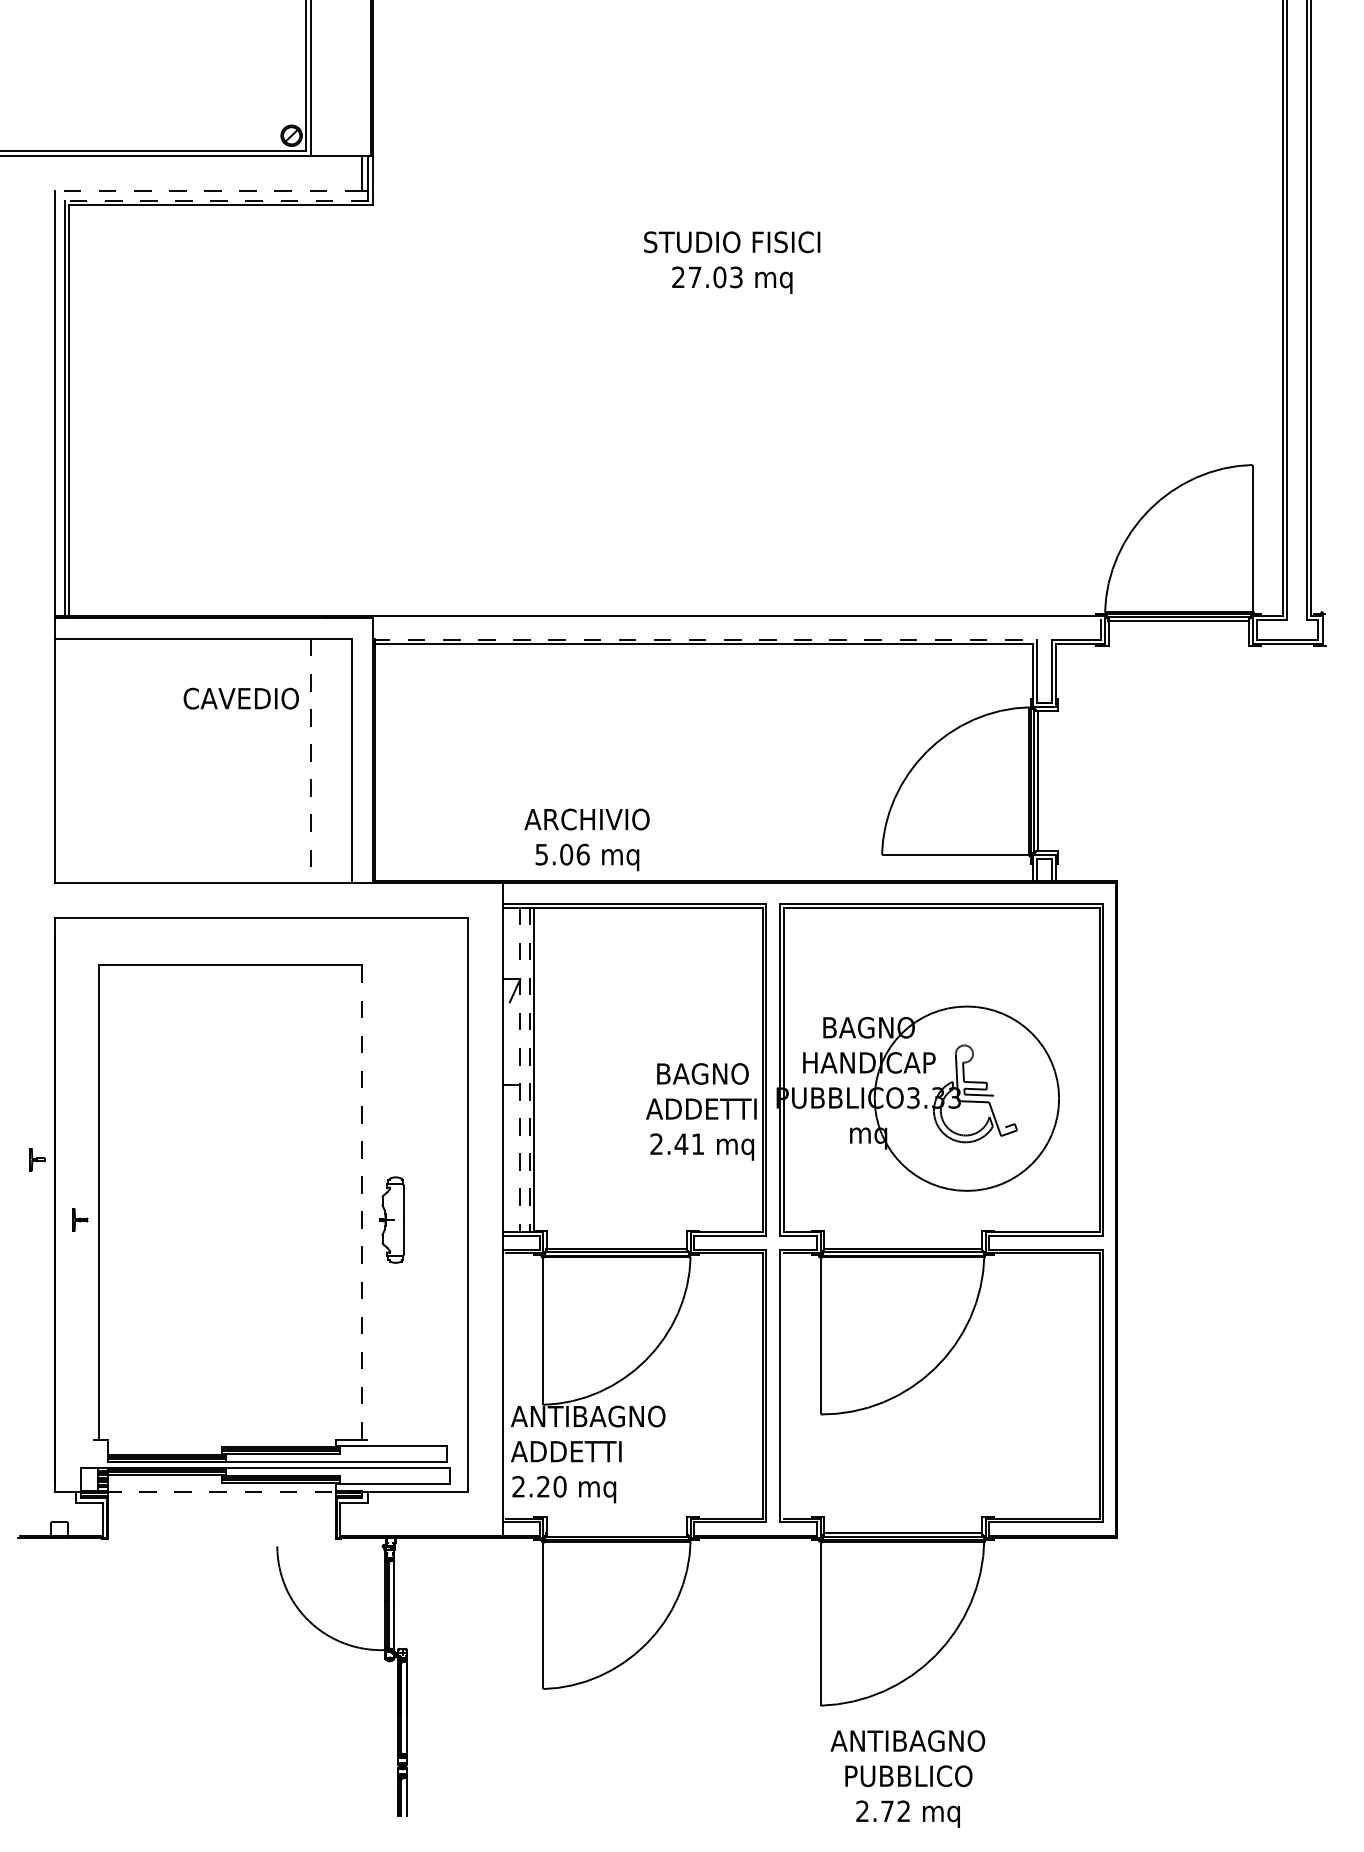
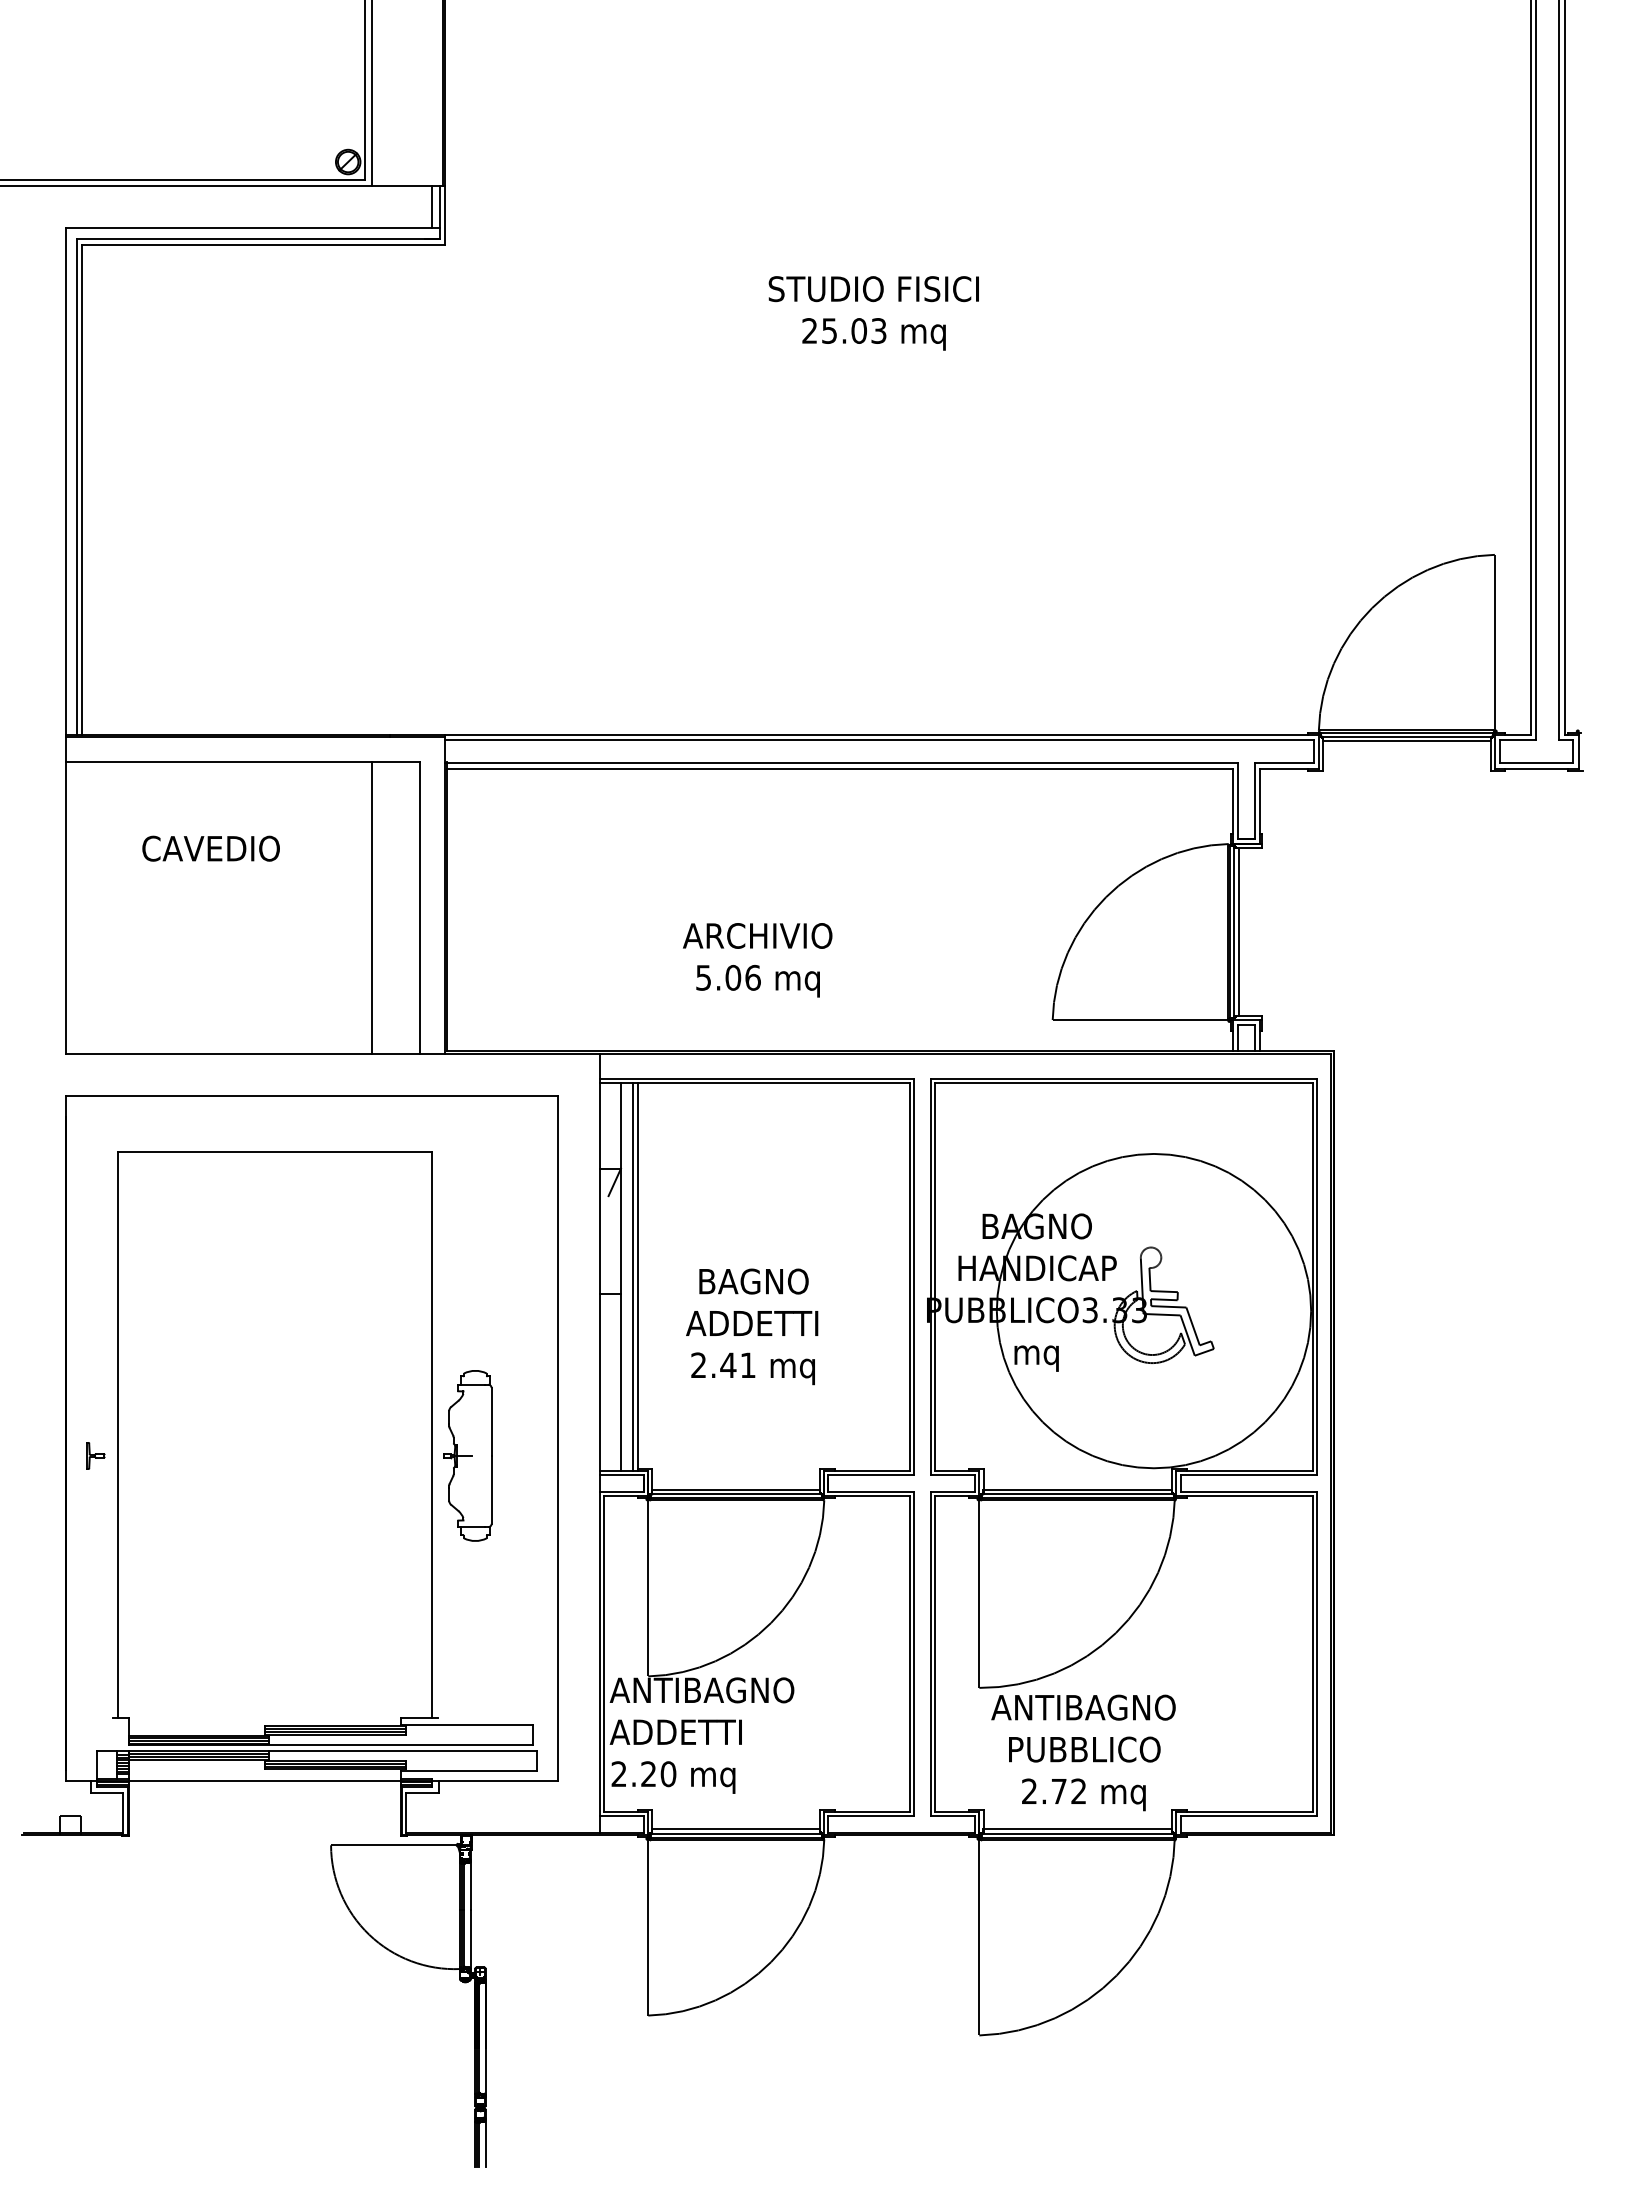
line: (208, 190) -> (248, 227), dashed -> solid
line: (215, 200) -> (257, 239), dashed -> solid
text: (694, 276) -> (829, 330), 27.03 -> 25.03
line: (736, 620) -> (878, 740), added
line: (705, 639) -> (841, 763), dashed -> solid
text: (240, 698) -> (210, 848), moved
line: (311, 760) -> (371, 907), dashed -> solid
text: (586, 840) -> (757, 960), moved
line: (520, 1069) -> (621, 1276), dashed -> solid
line: (529, 1069) -> (632, 1276), dashed -> solid
circle: (966, 1098) -> (1153, 1310), size x1.43
text: (701, 1111) -> (752, 1326), moved
line: (999, 1111) -> (1192, 1326), added
part: (37, 1159) -> (44, 1383), removed
line: (362, 1202) -> (432, 1434), dashed -> solid
part: (391, 1219) -> (467, 1455), size x1.67
line: (506, 1385) -> (604, 1653), added
line: (783, 1385) -> (935, 1653), added
line: (221, 1492) -> (264, 1780), dashed -> solid
line: (617, 1533) -> (736, 1829), added
line: (331, 1546) -> (395, 1845), added
text: (907, 1778) -> (1083, 1752), moved

